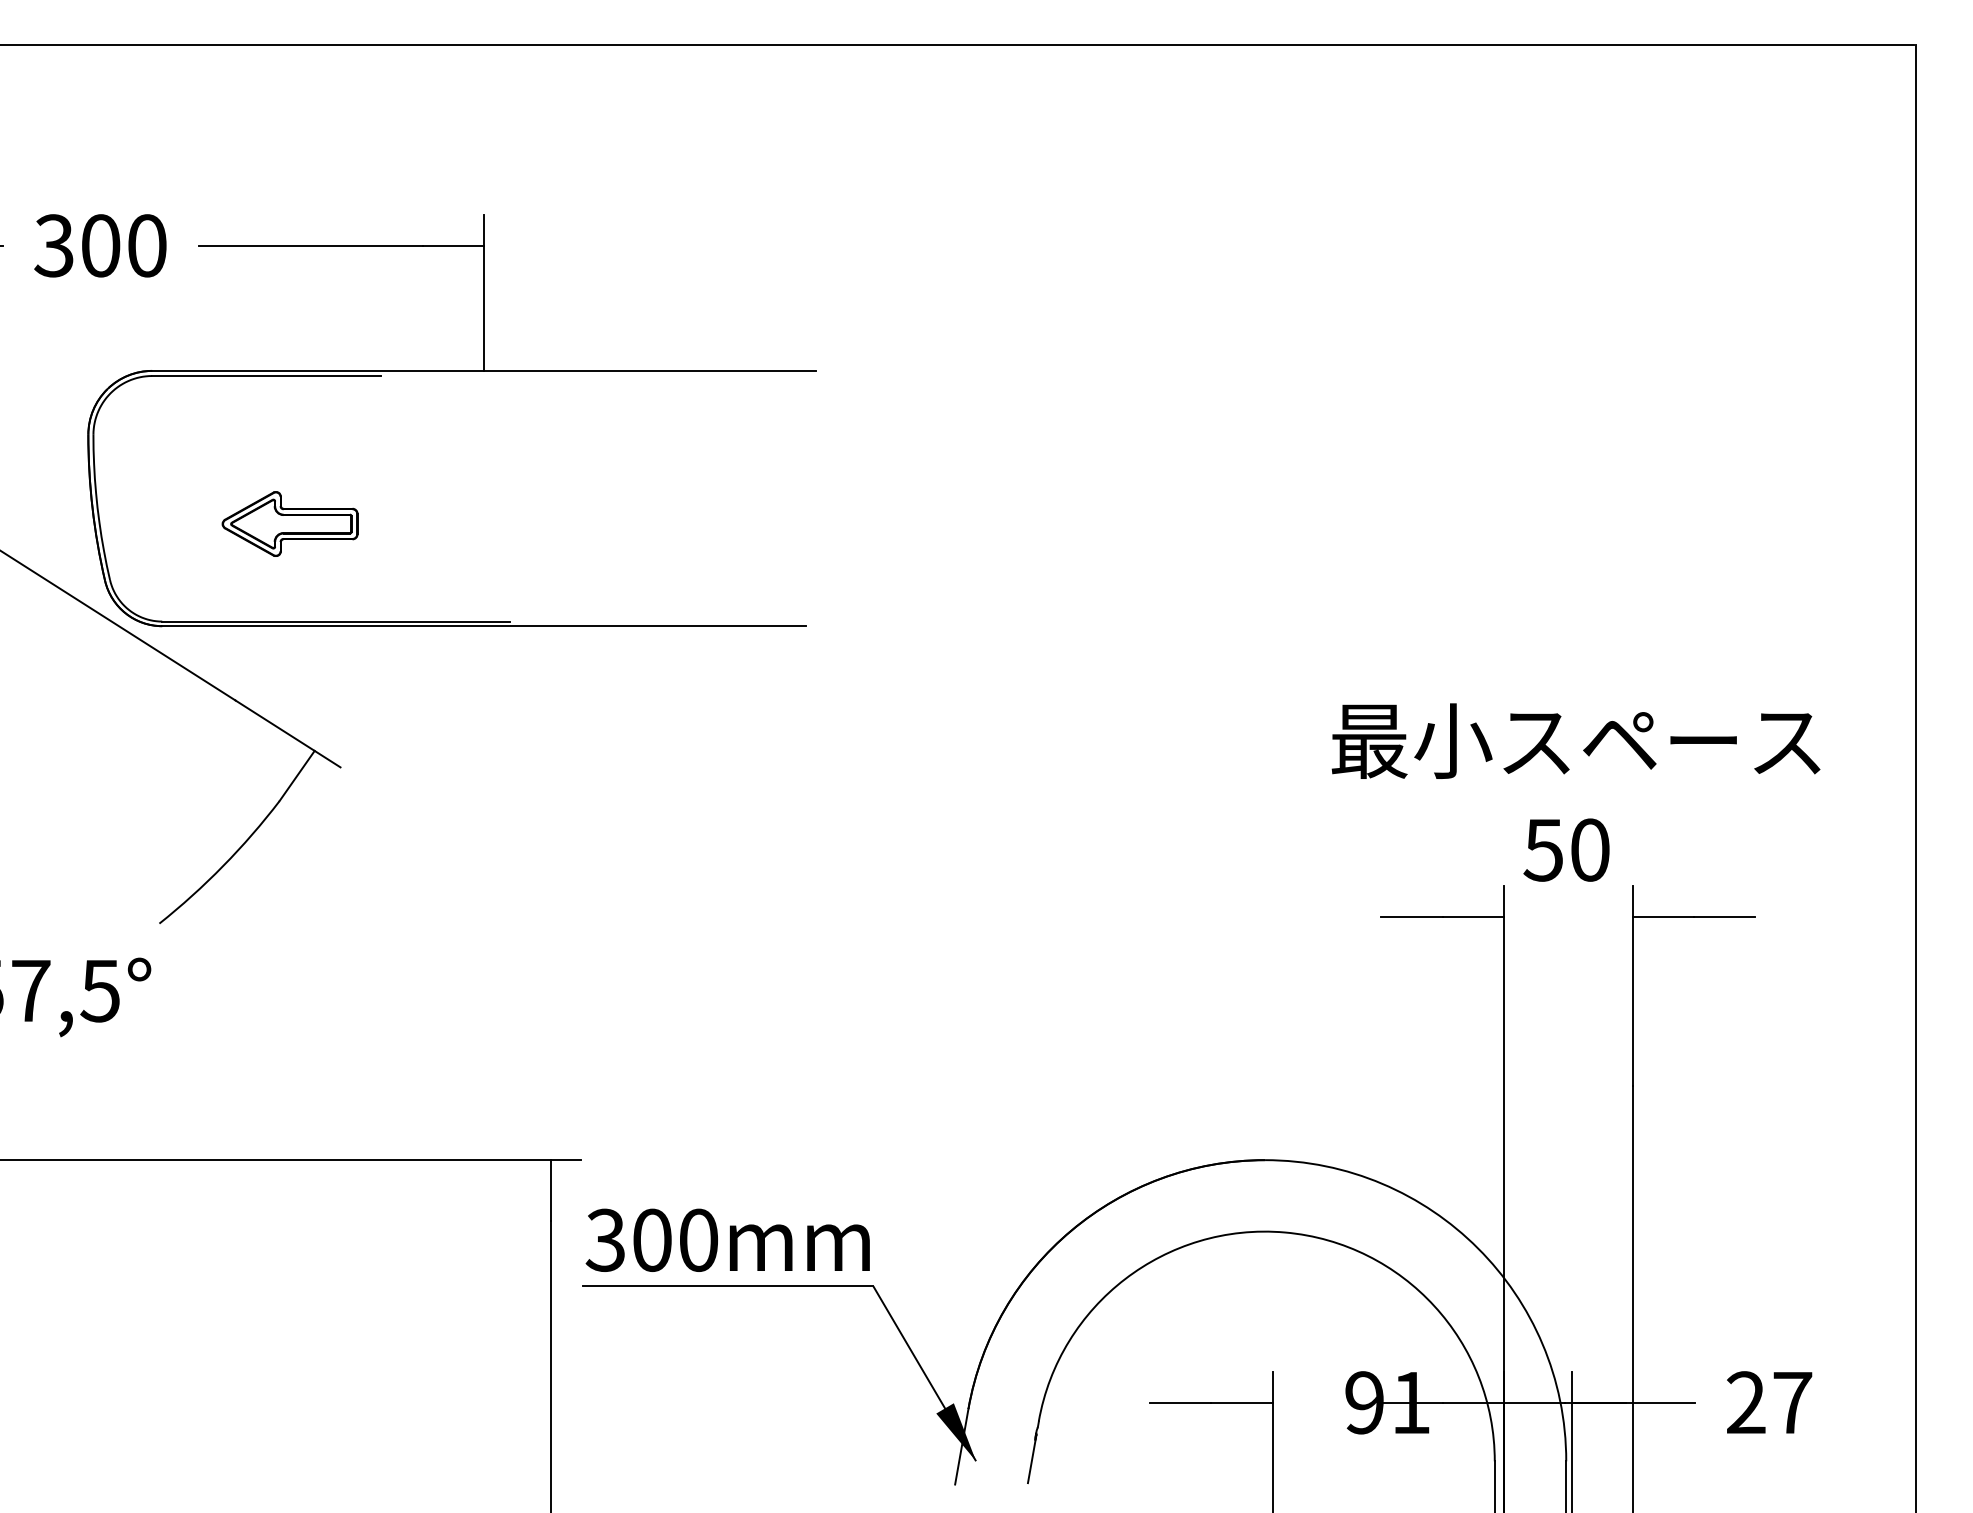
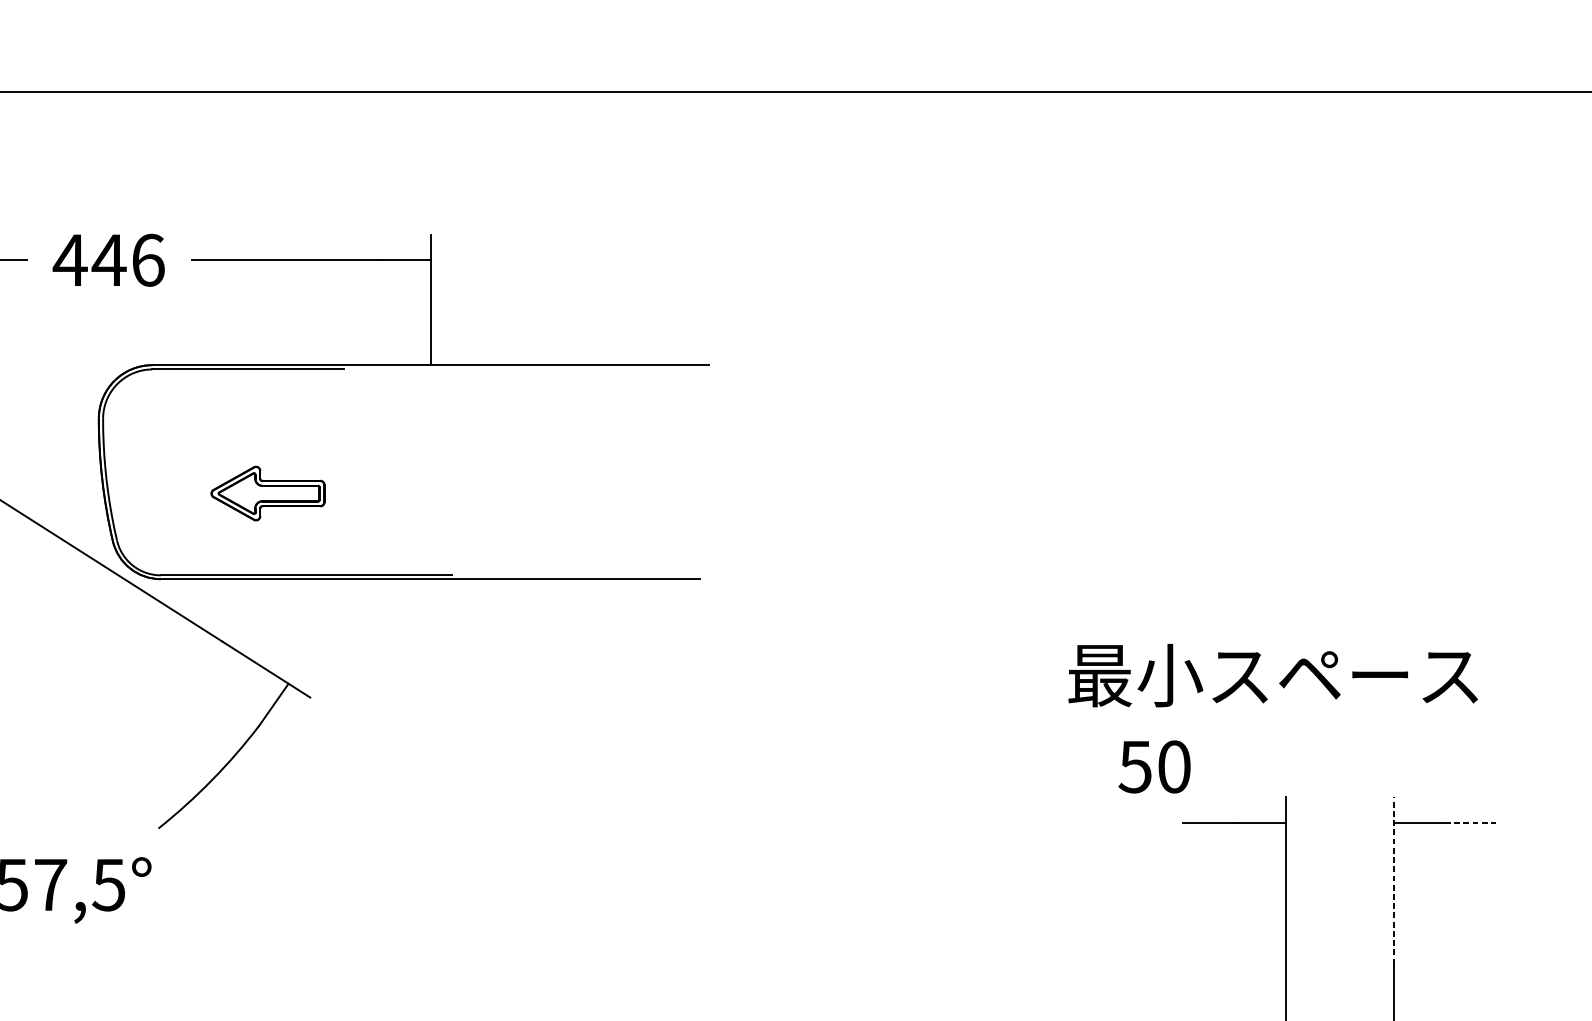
text: (99, 245) -> (108, 260), 300 -> 446
text: (1575, 740) -> (1272, 675), moved
text: (1566, 849) -> (1154, 766), moved
line: (1724, 916) -> (1470, 822), solid -> dashed
line: (1632, 985) -> (1393, 880), solid -> dashed

